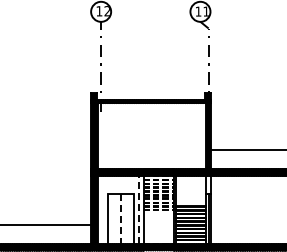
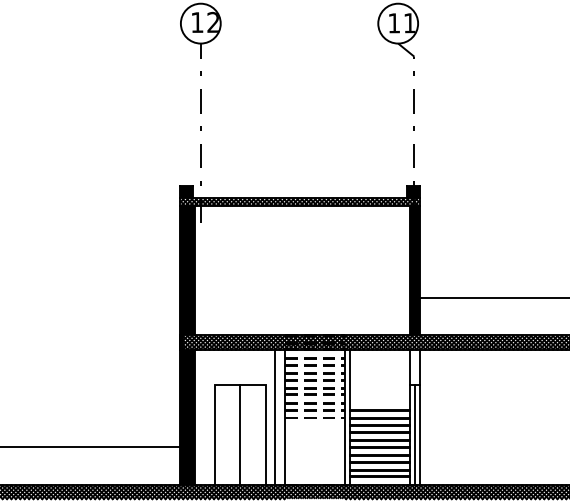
line: (138, 210) -> (275, 418), dashed -> solid
line: (120, 219) -> (239, 436), dashed -> solid

